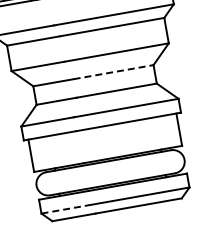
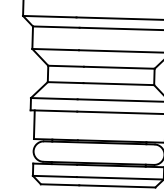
line: (113, 72) -> (119, 68), dashed -> solid
line: (66, 209) -> (54, 176), dashed -> solid

